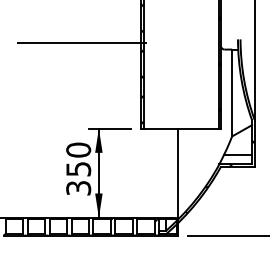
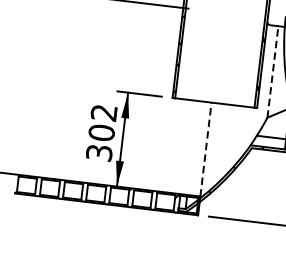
line: (232, 92) -> (273, 71), solid -> dashed
text: (78, 159) -> (102, 122), 350 -> 302
line: (178, 173) -> (206, 149), solid -> dashed

